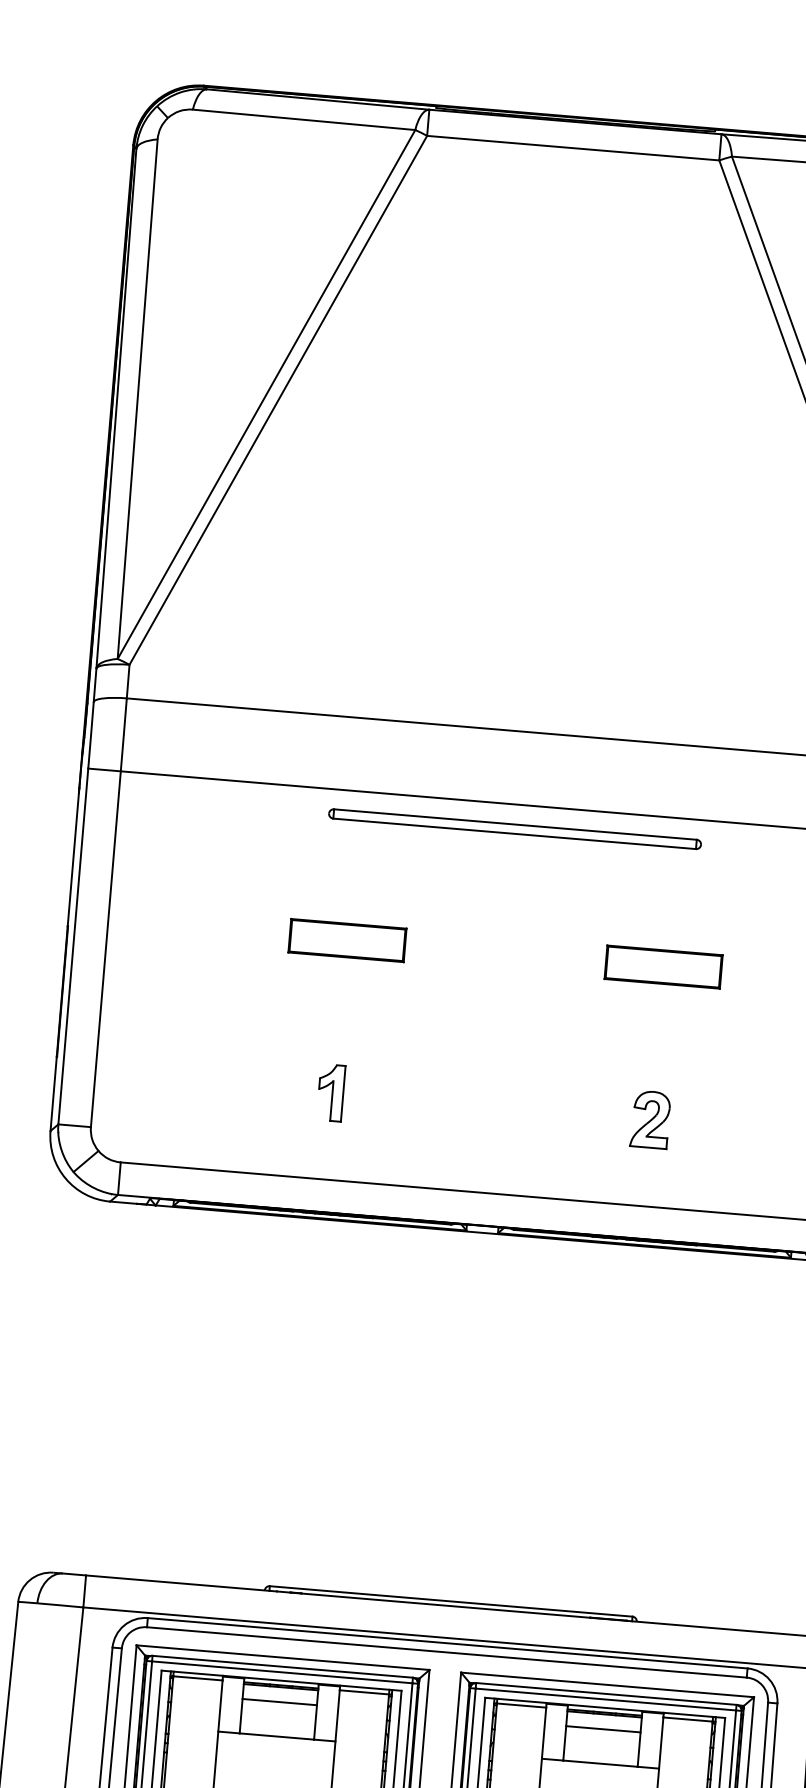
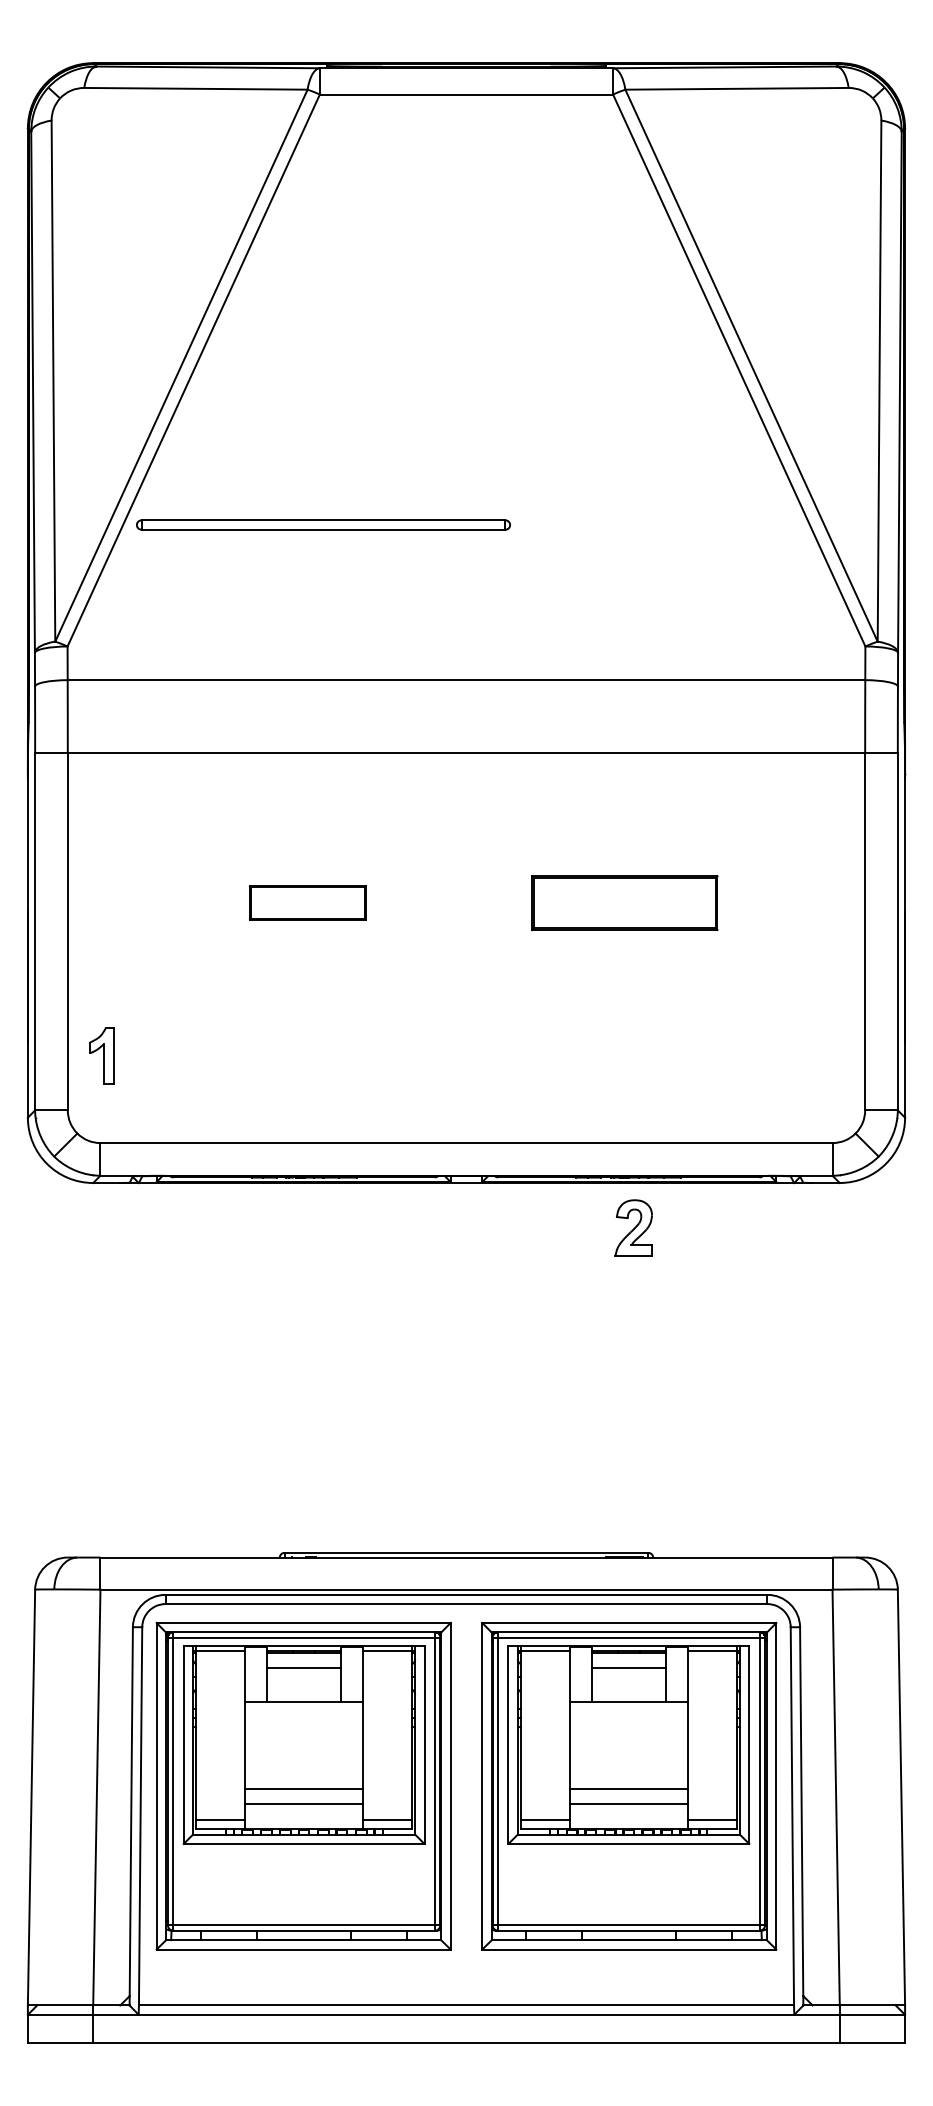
part: (515, 828) -> (323, 524), moved
part: (664, 966) -> (625, 902), size x1.6
part: (330, 1092) -> (101, 1055), moved
part: (650, 1119) -> (633, 1227), moved

